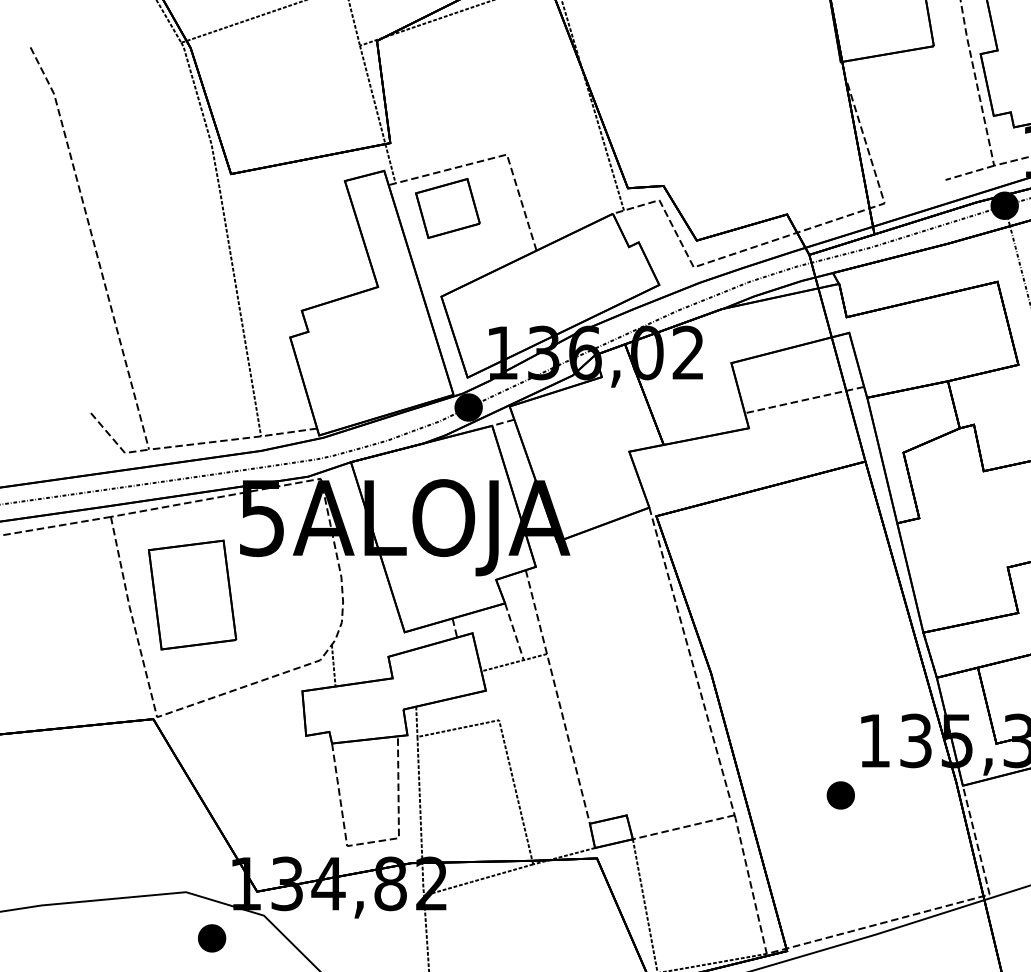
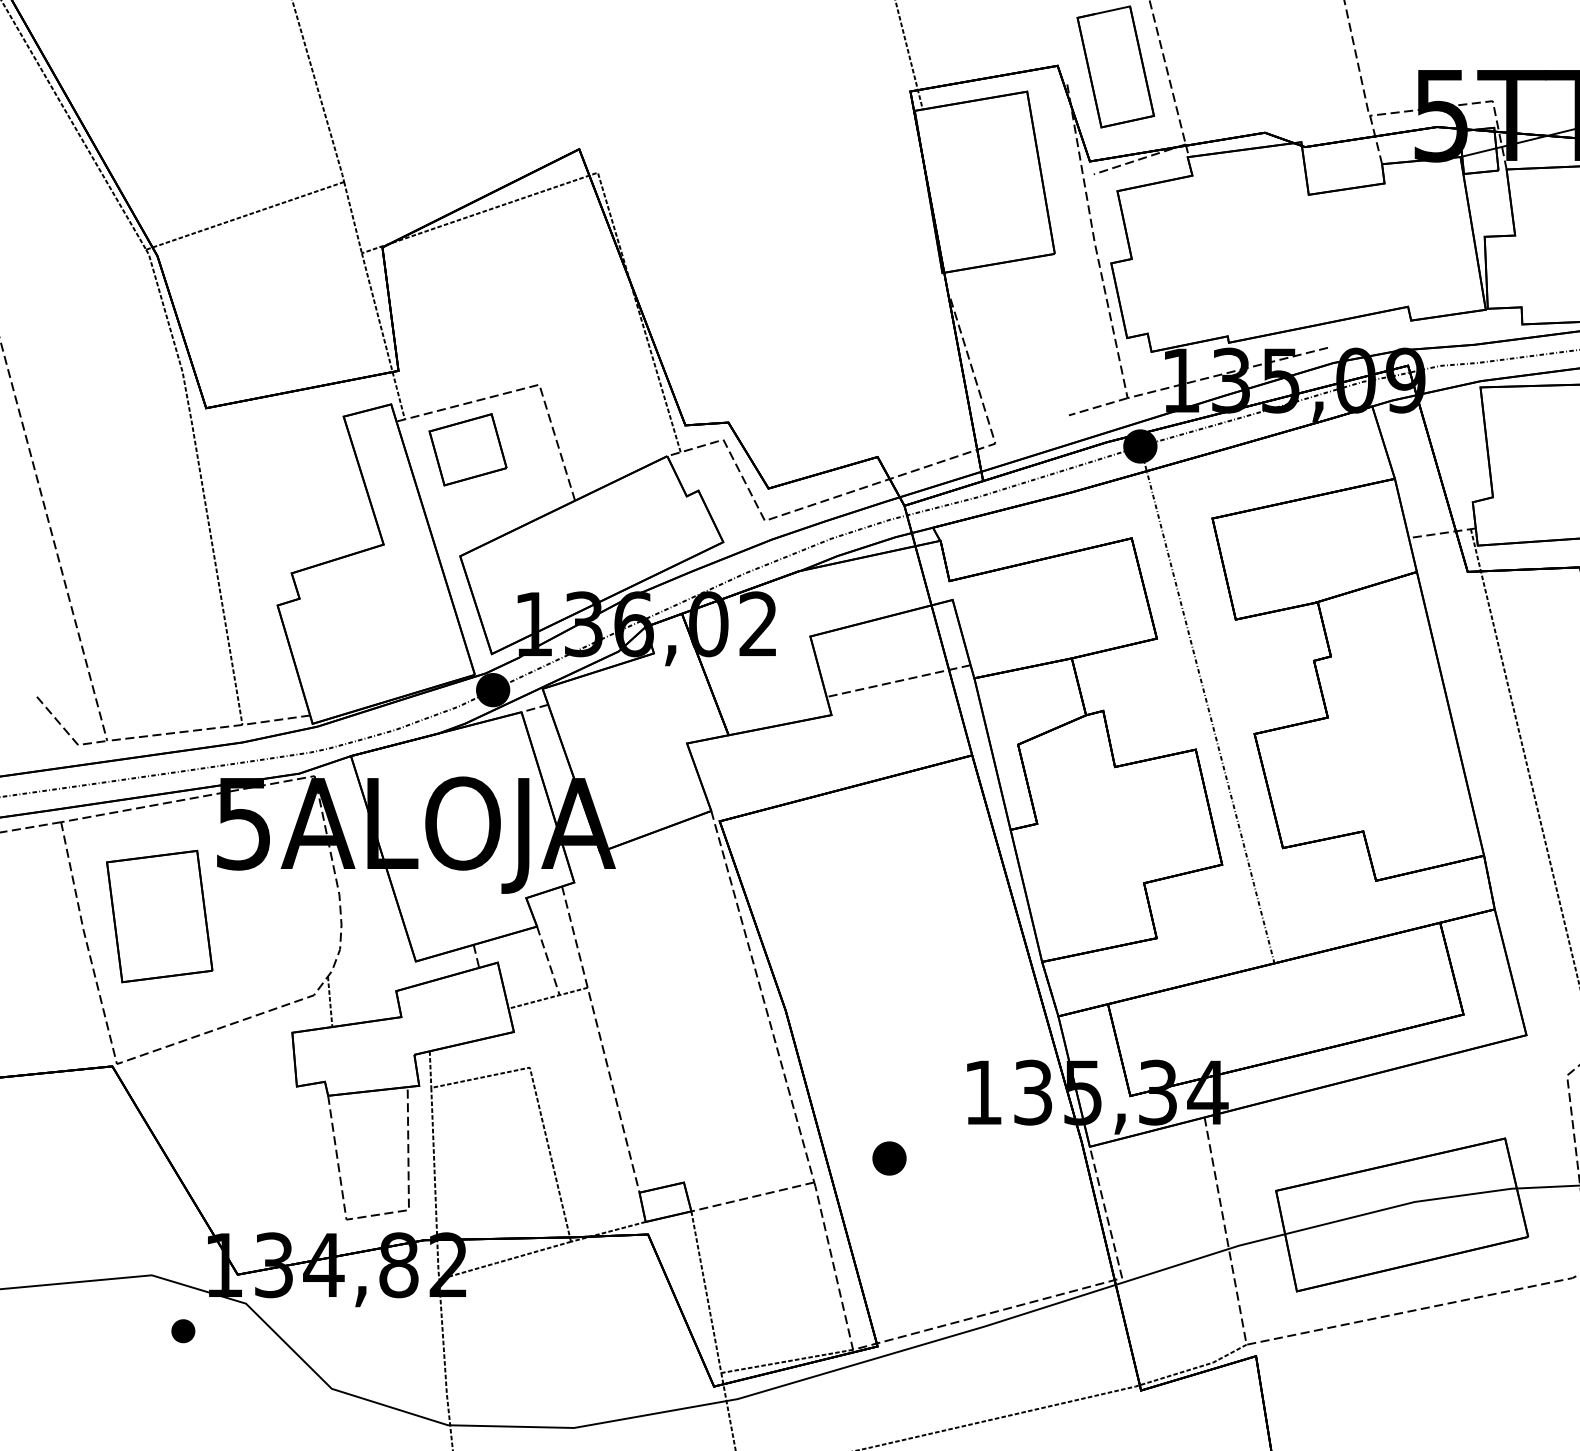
part: (840, 795) -> (889, 1158), moved
part: (212, 938) -> (183, 1331), size x0.7

